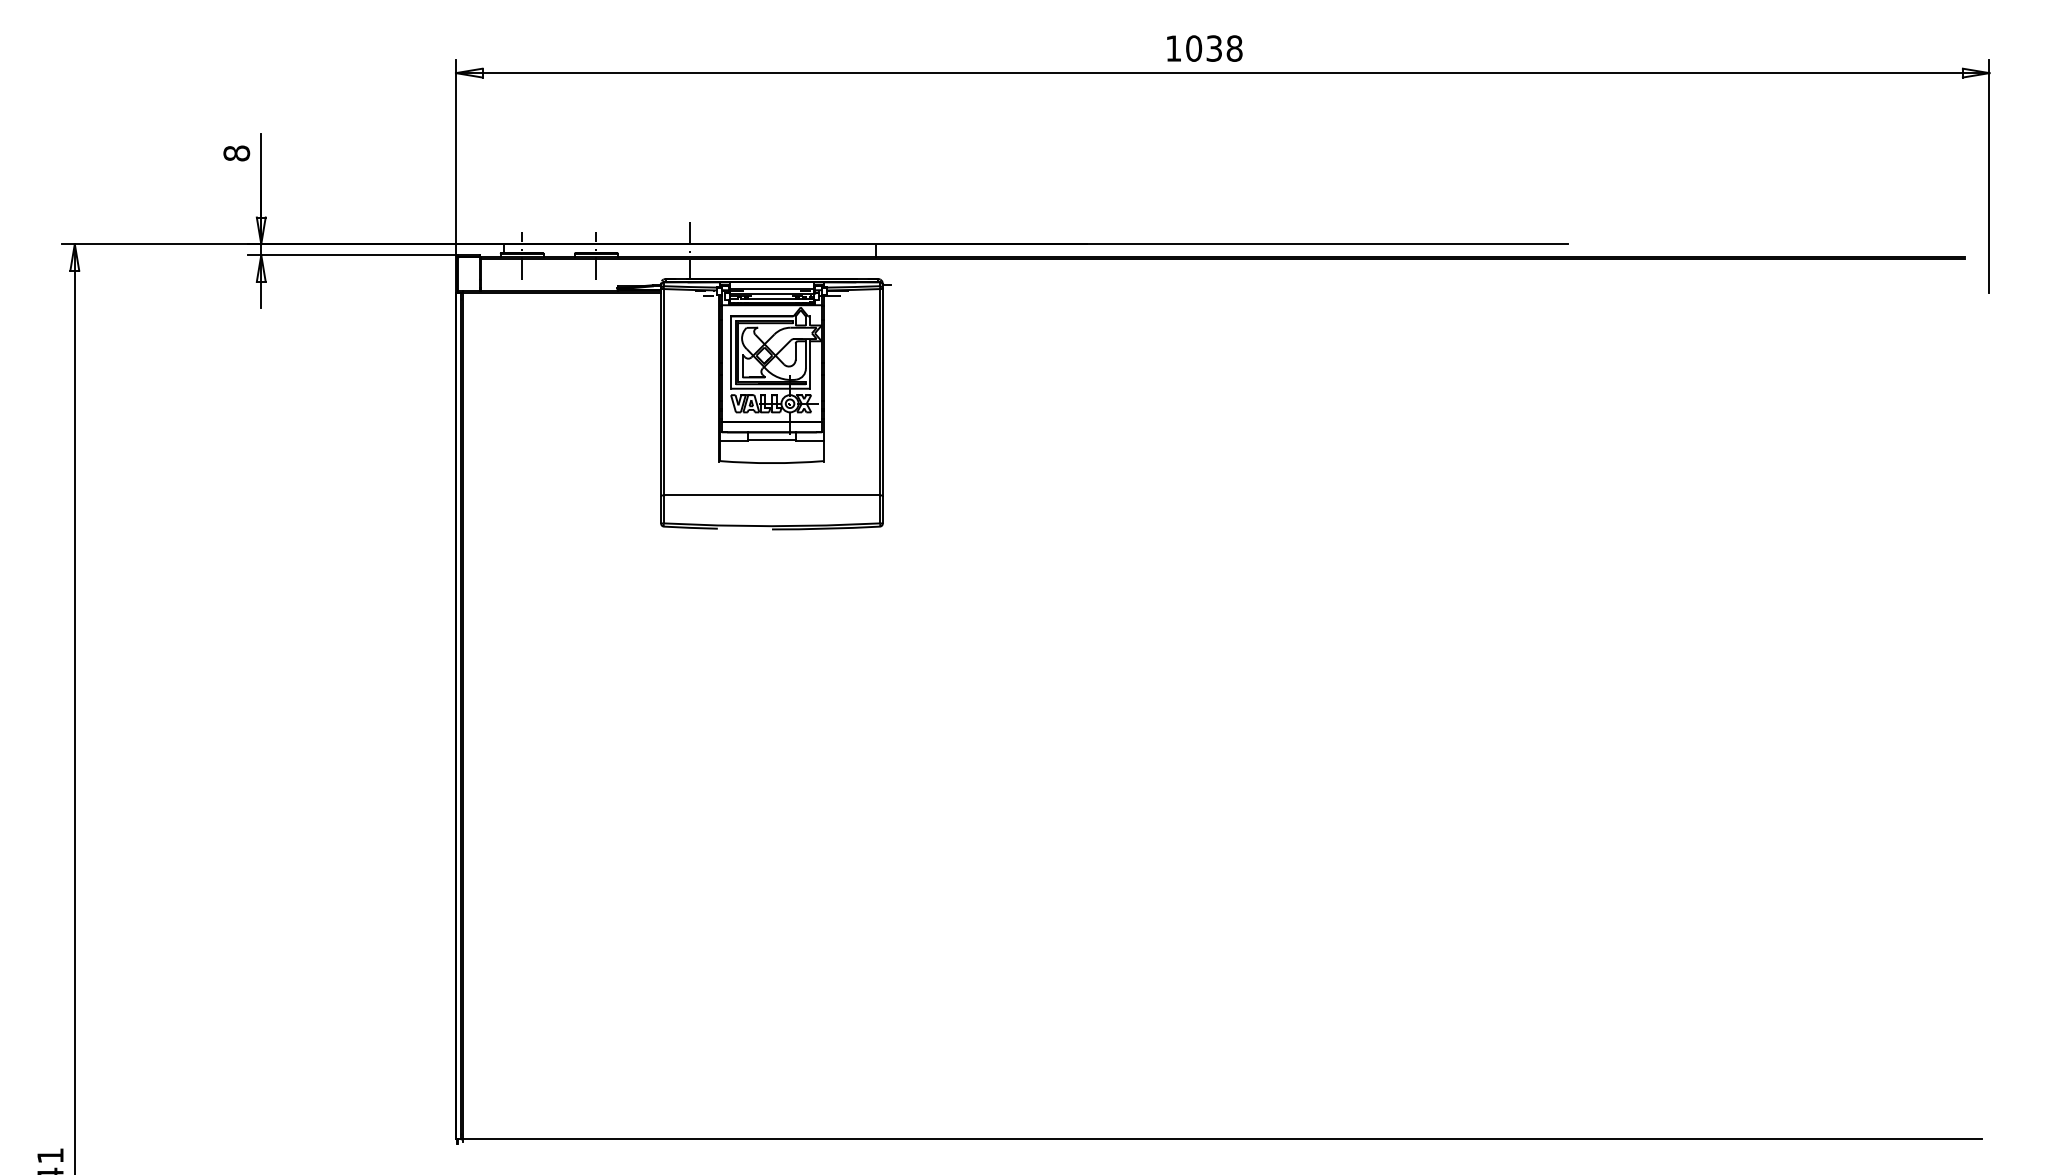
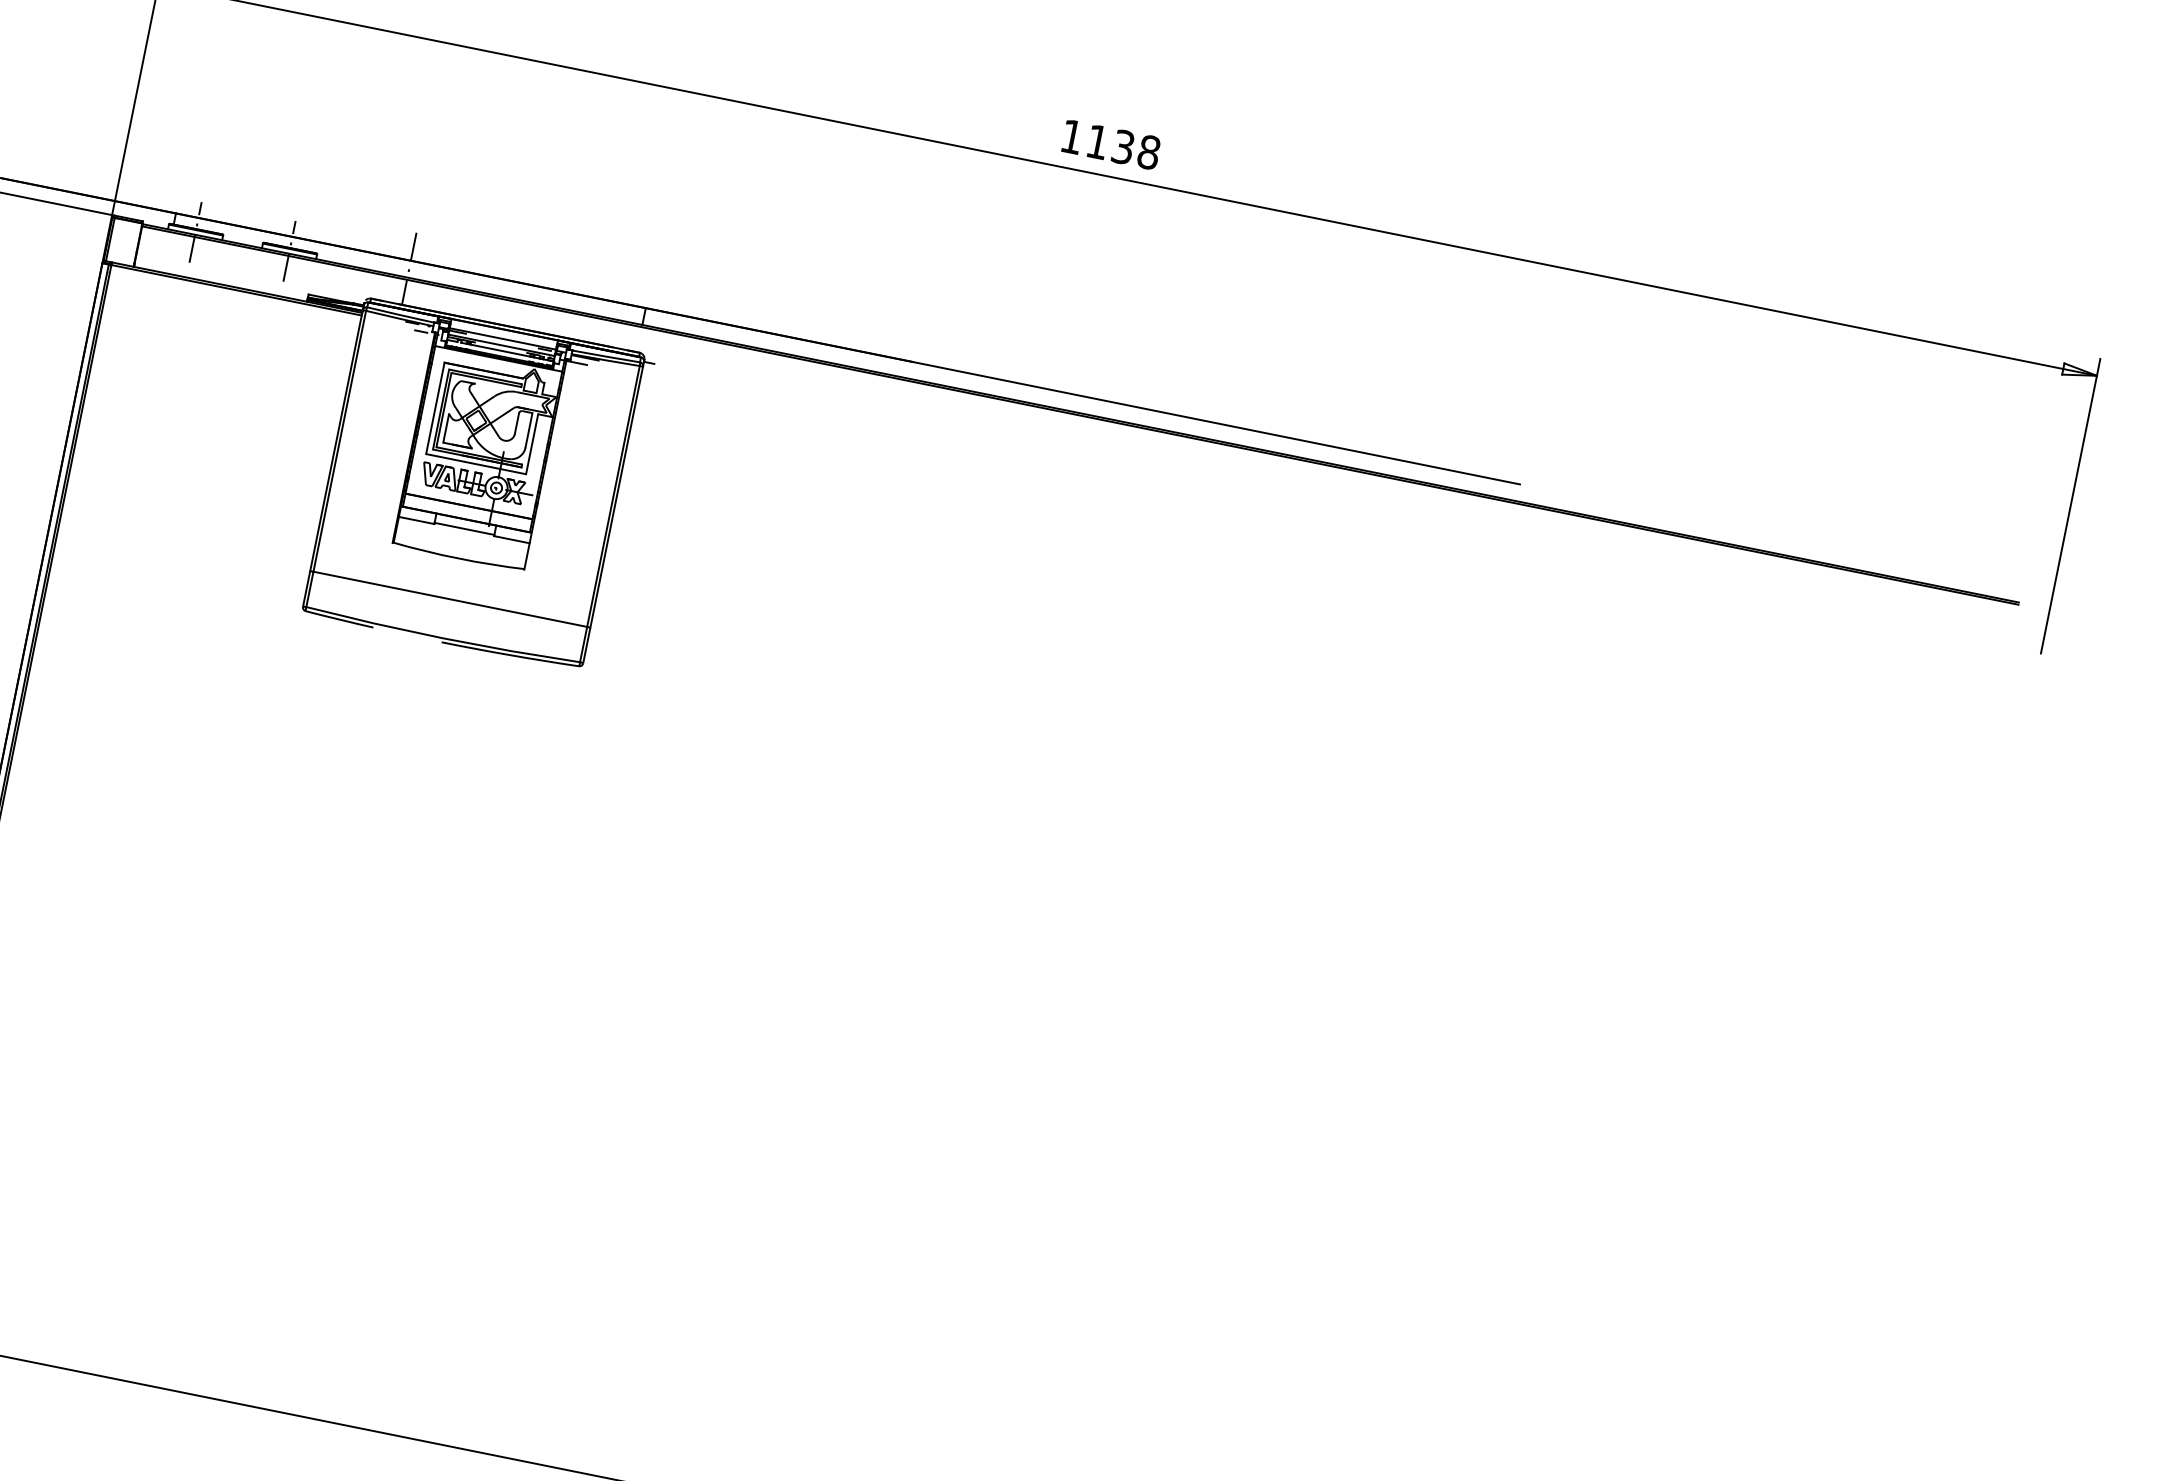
text: (1194, 48) -> (1098, 142), 1038 -> 1138

